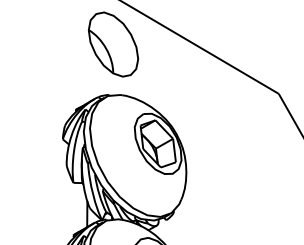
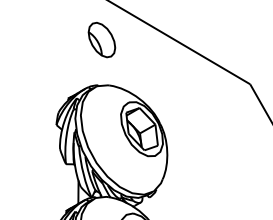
part: (112, 43) -> (101, 39), size x0.6

